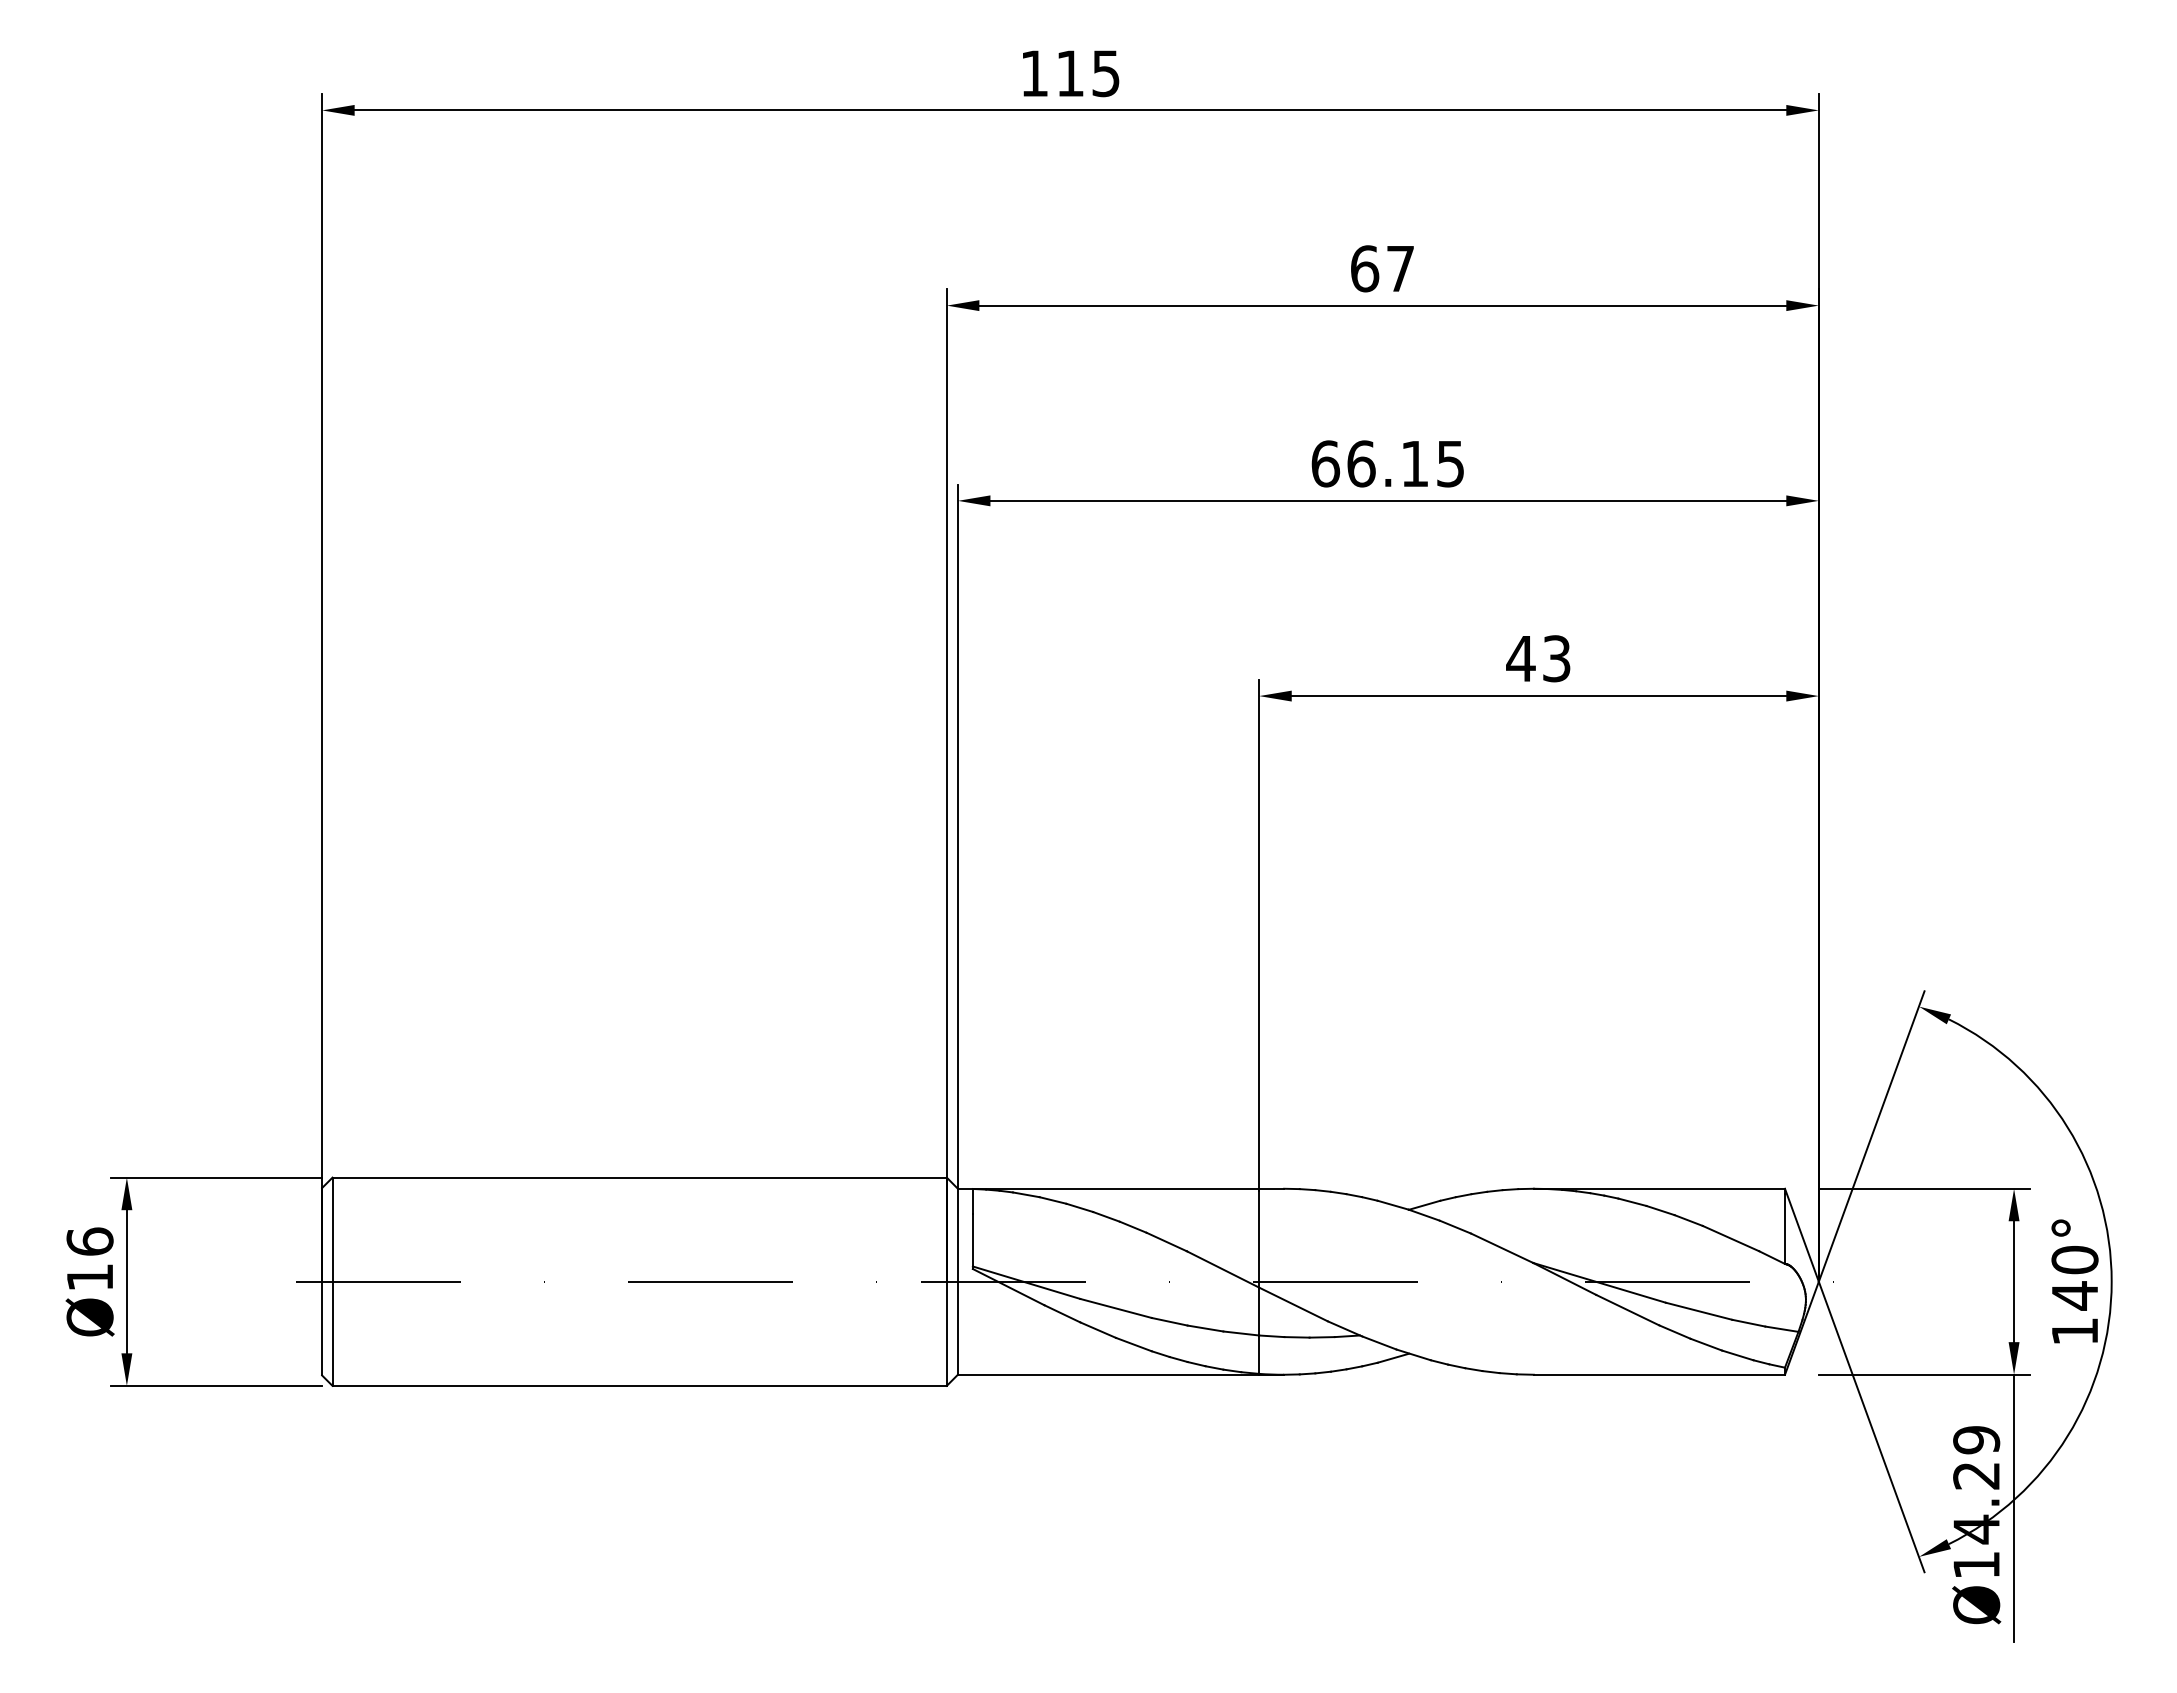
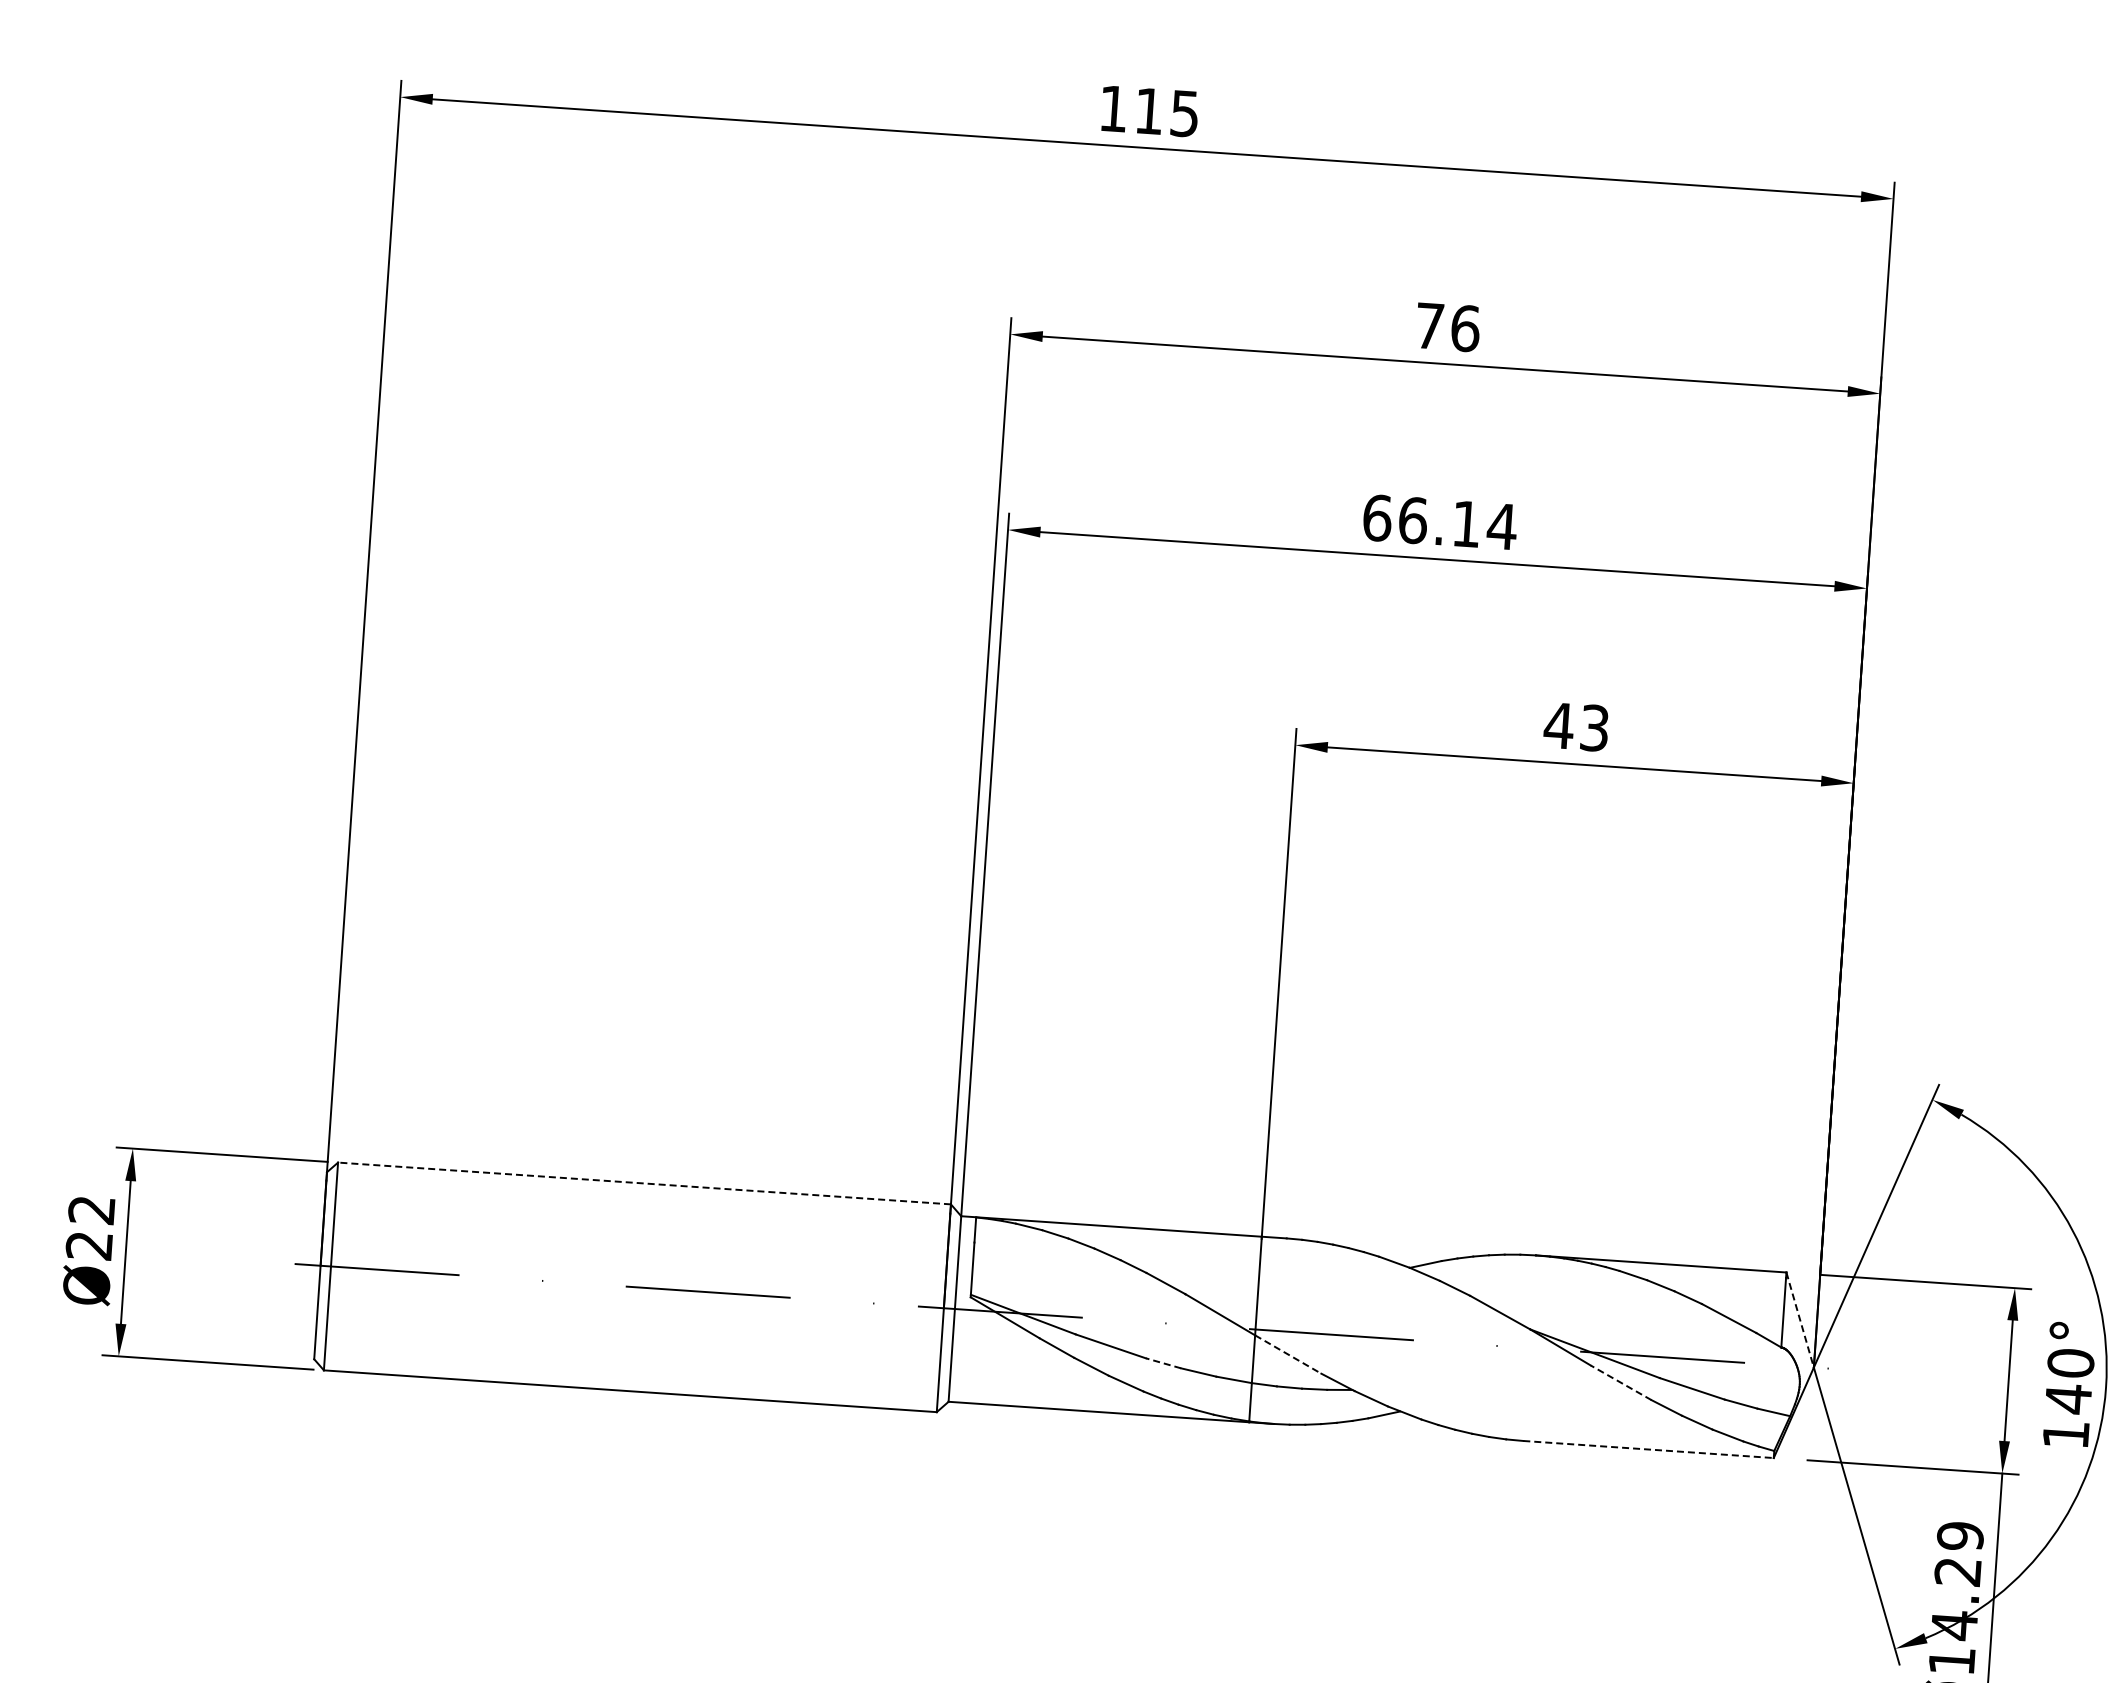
text: (1382, 268) -> (1447, 326), 67 -> 76
text: (1450, 464) -> (1501, 527), 66.15 -> 66.14
line: (639, 1177) -> (644, 1183), solid -> dashed
line: (1802, 1235) -> (1800, 1320), solid -> dashed
text: (89, 1259) -> (90, 1227), Ø16 -> Ø22
line: (1293, 1304) -> (1288, 1354), solid -> dashed
line: (1627, 1310) -> (1621, 1383), solid -> dashed
line: (1169, 1321) -> (1163, 1363), solid -> dashed
line: (1659, 1374) -> (1648, 1449), solid -> dashed

